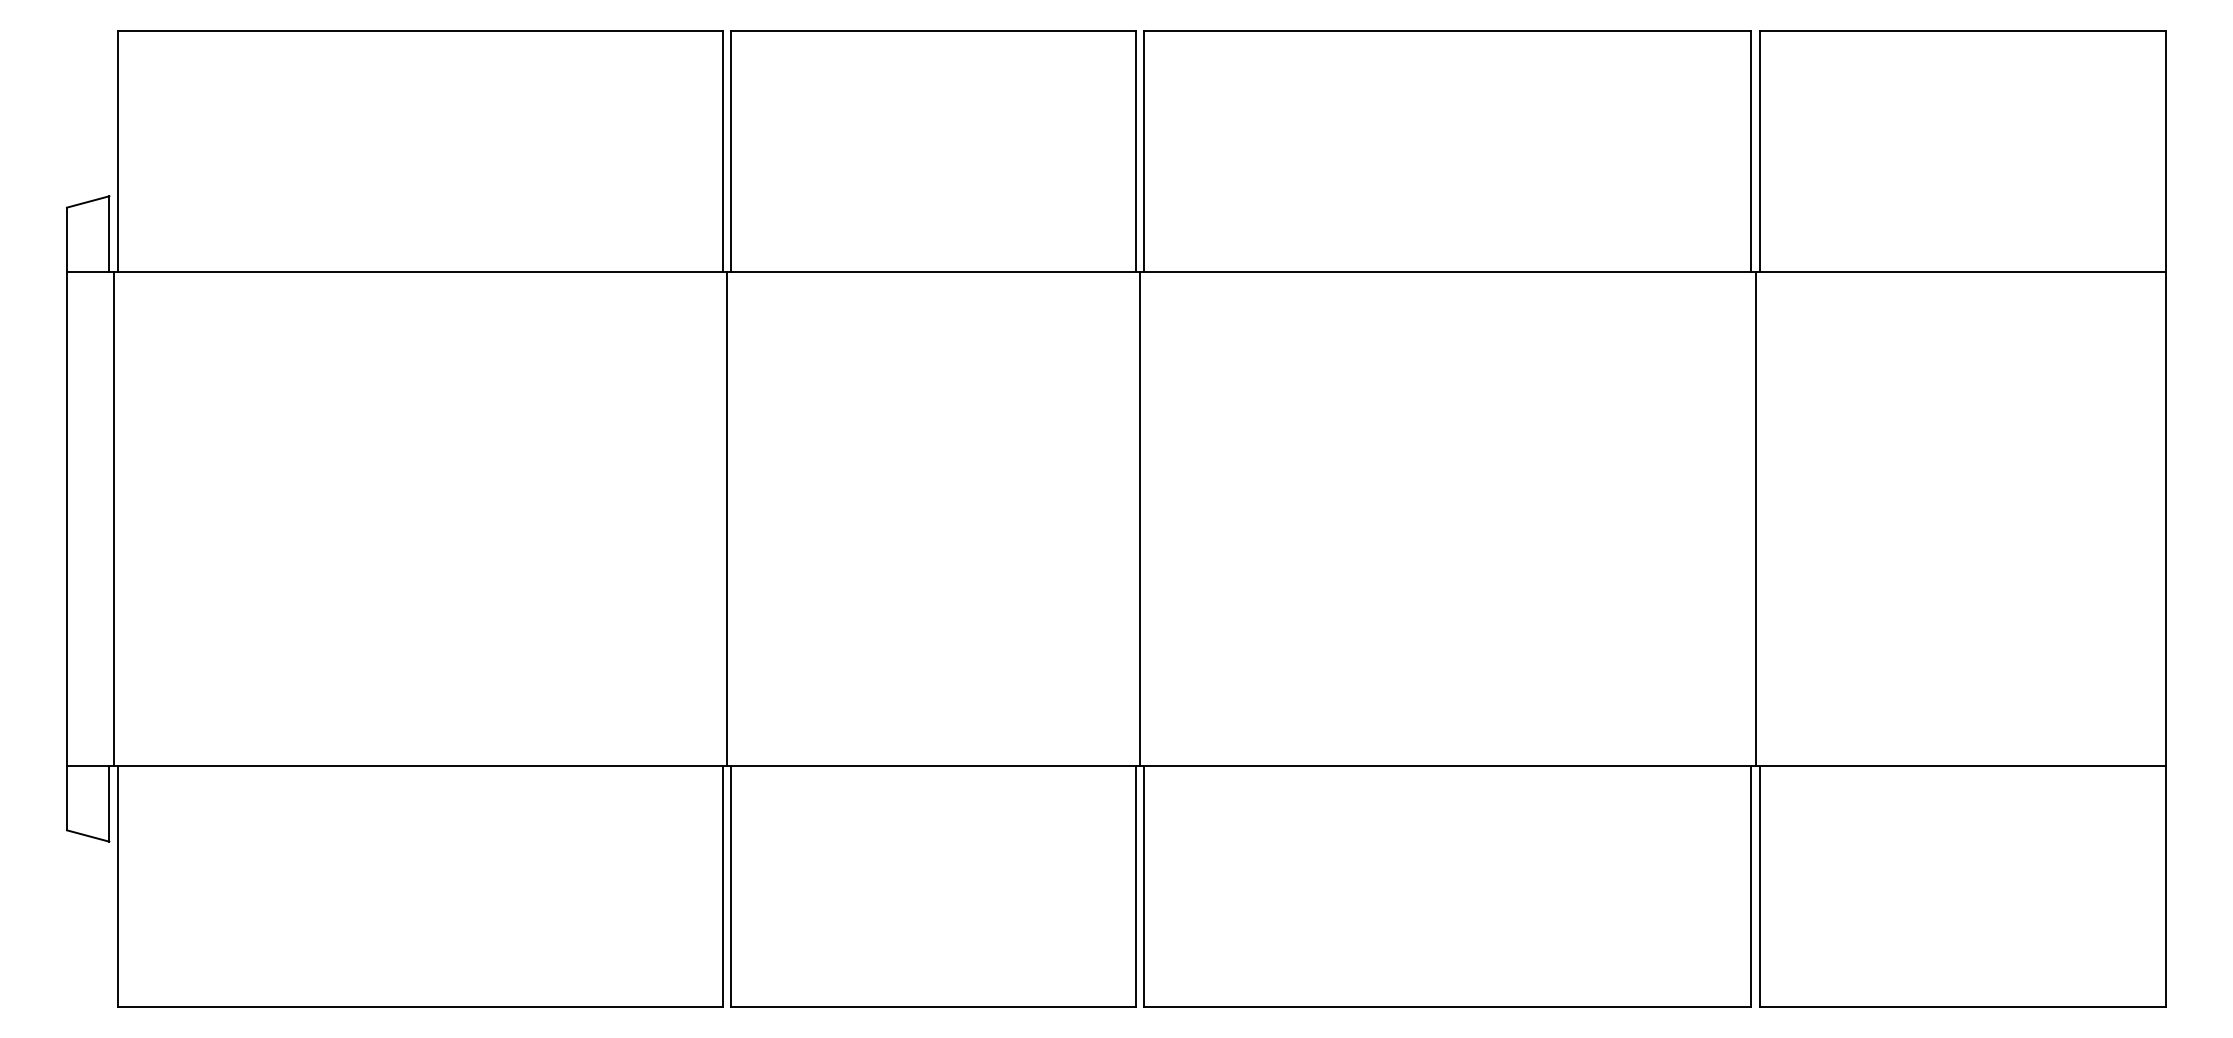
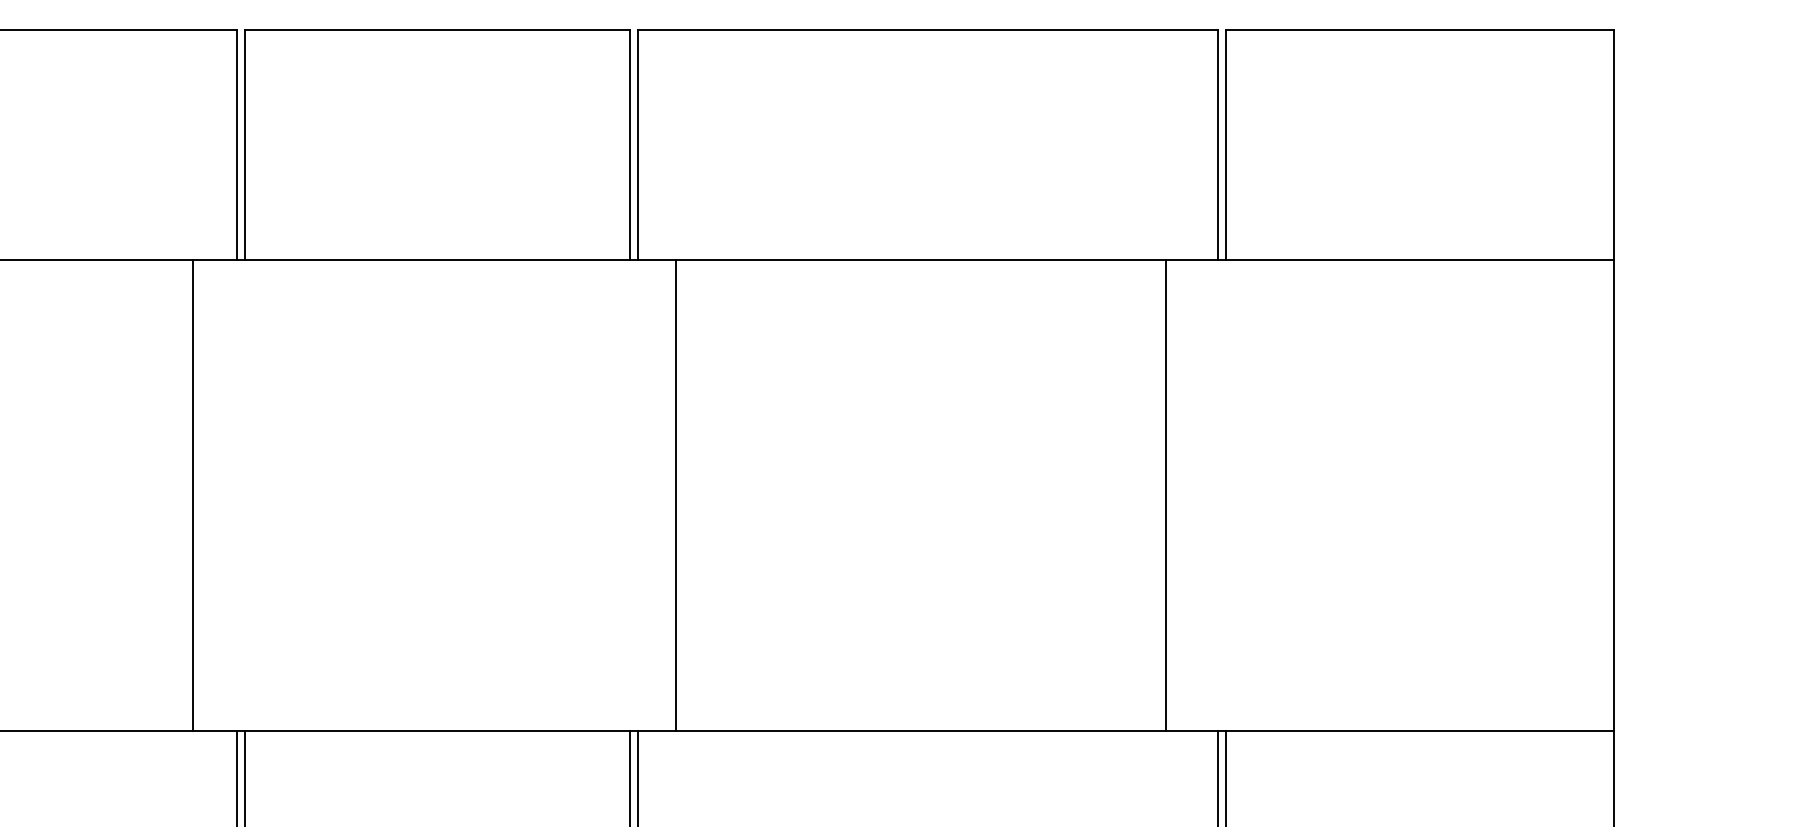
line: (727, 518) -> (193, 495), moved
line: (1139, 518) -> (676, 495), moved
line: (1755, 518) -> (1165, 495), moved

